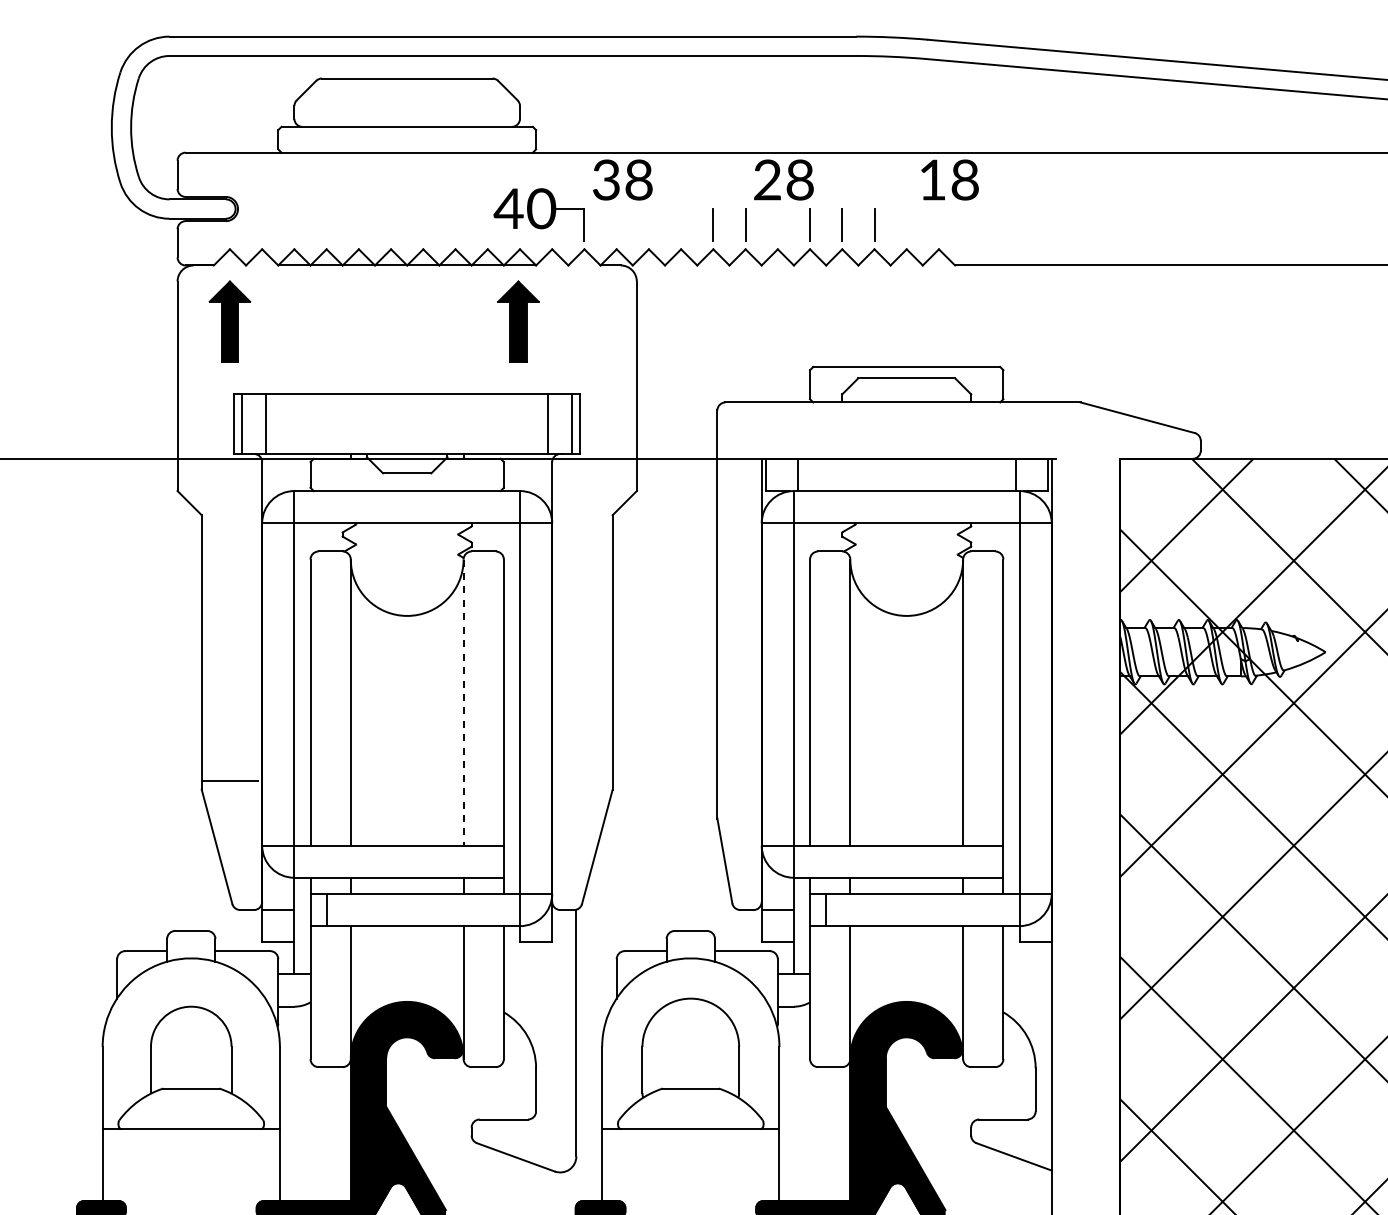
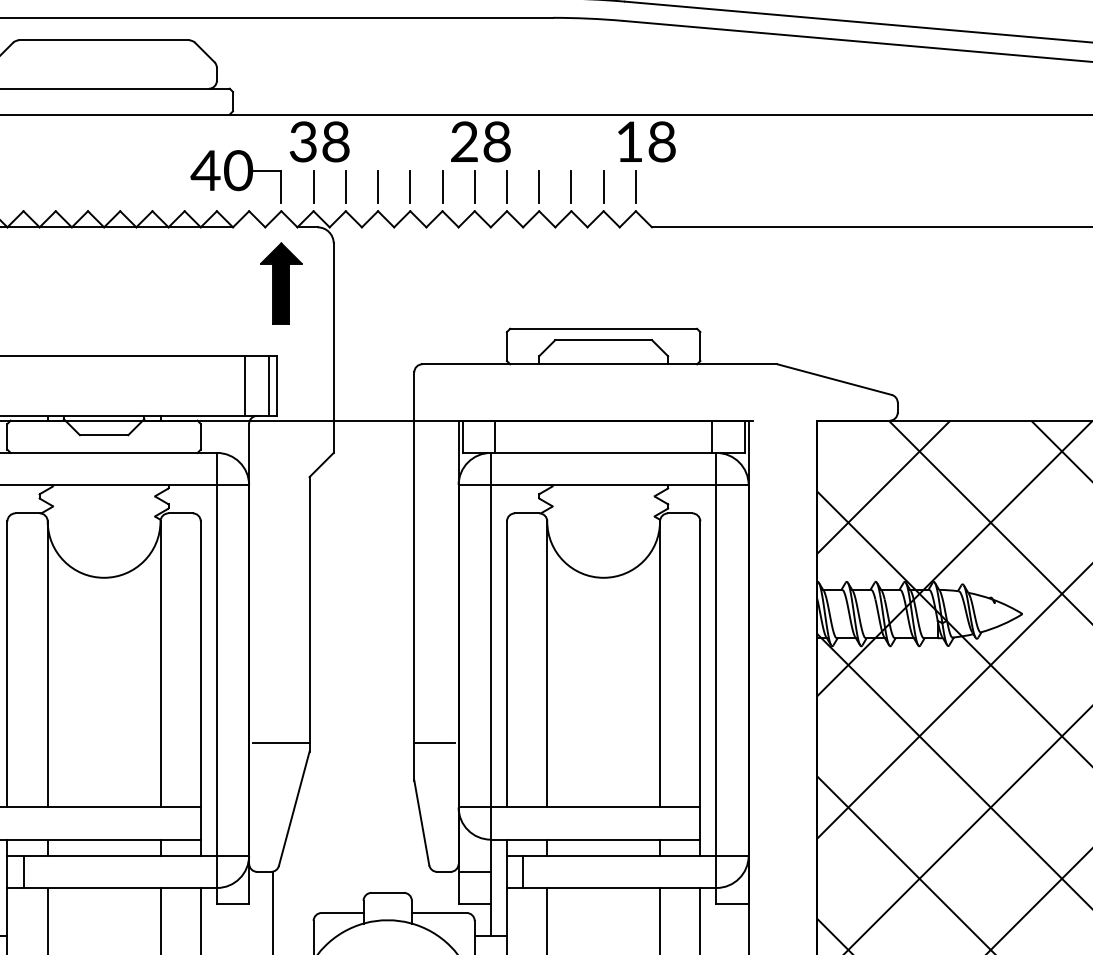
line: (616, 225) -> (313, 187), added
line: (648, 225) -> (345, 187), added
line: (681, 225) -> (378, 187), added
line: (777, 225) -> (474, 187), added
line: (906, 225) -> (603, 187), added
line: (938, 225) -> (635, 187), added
part: (518, 321) -> (281, 283), moved
line: (463, 703) -> (160, 665), dashed -> solid
line: (584, 781) -> (281, 743), added
line: (737, 781) -> (434, 743), added

